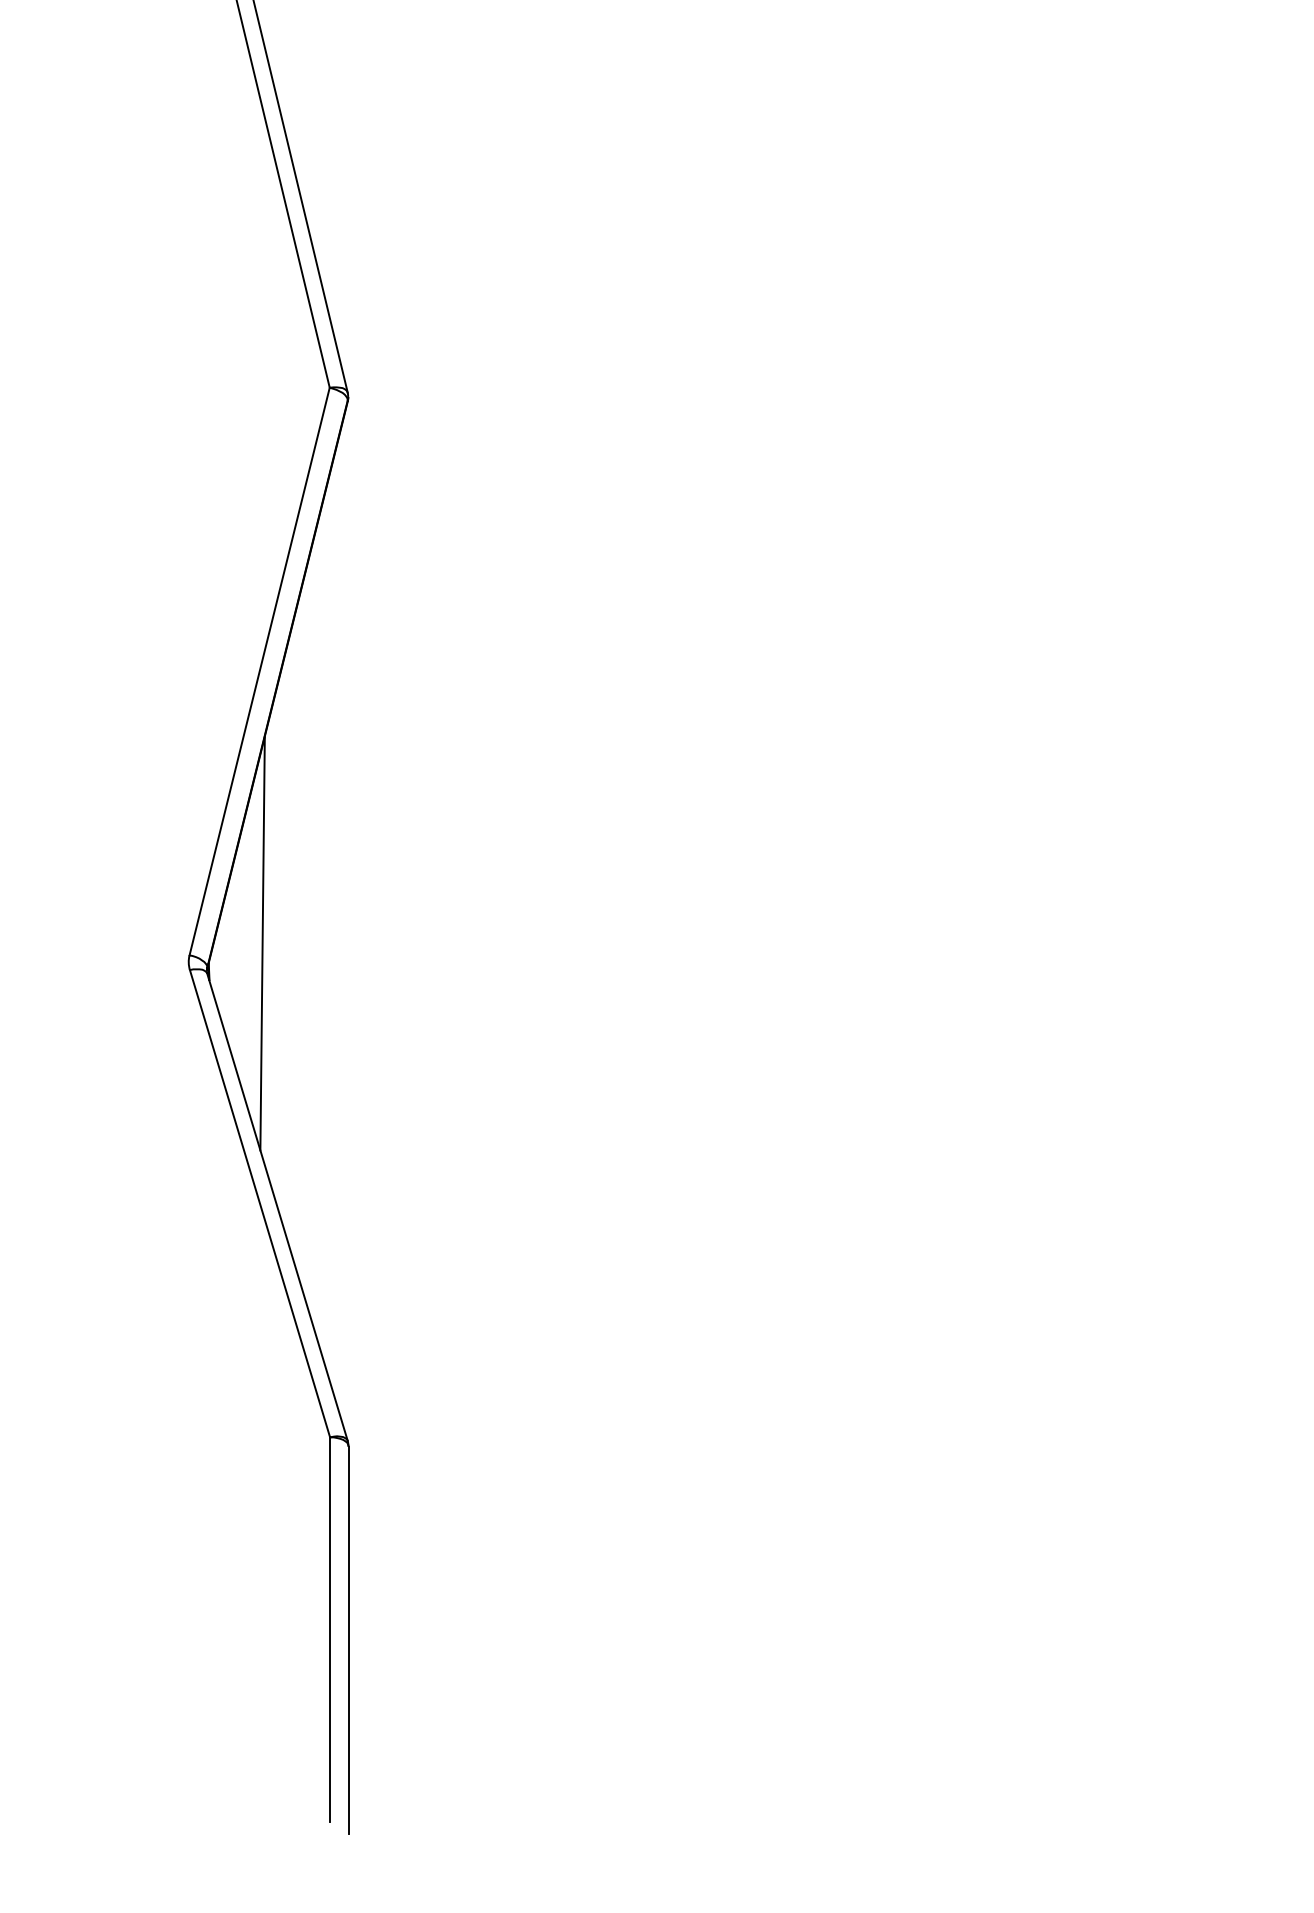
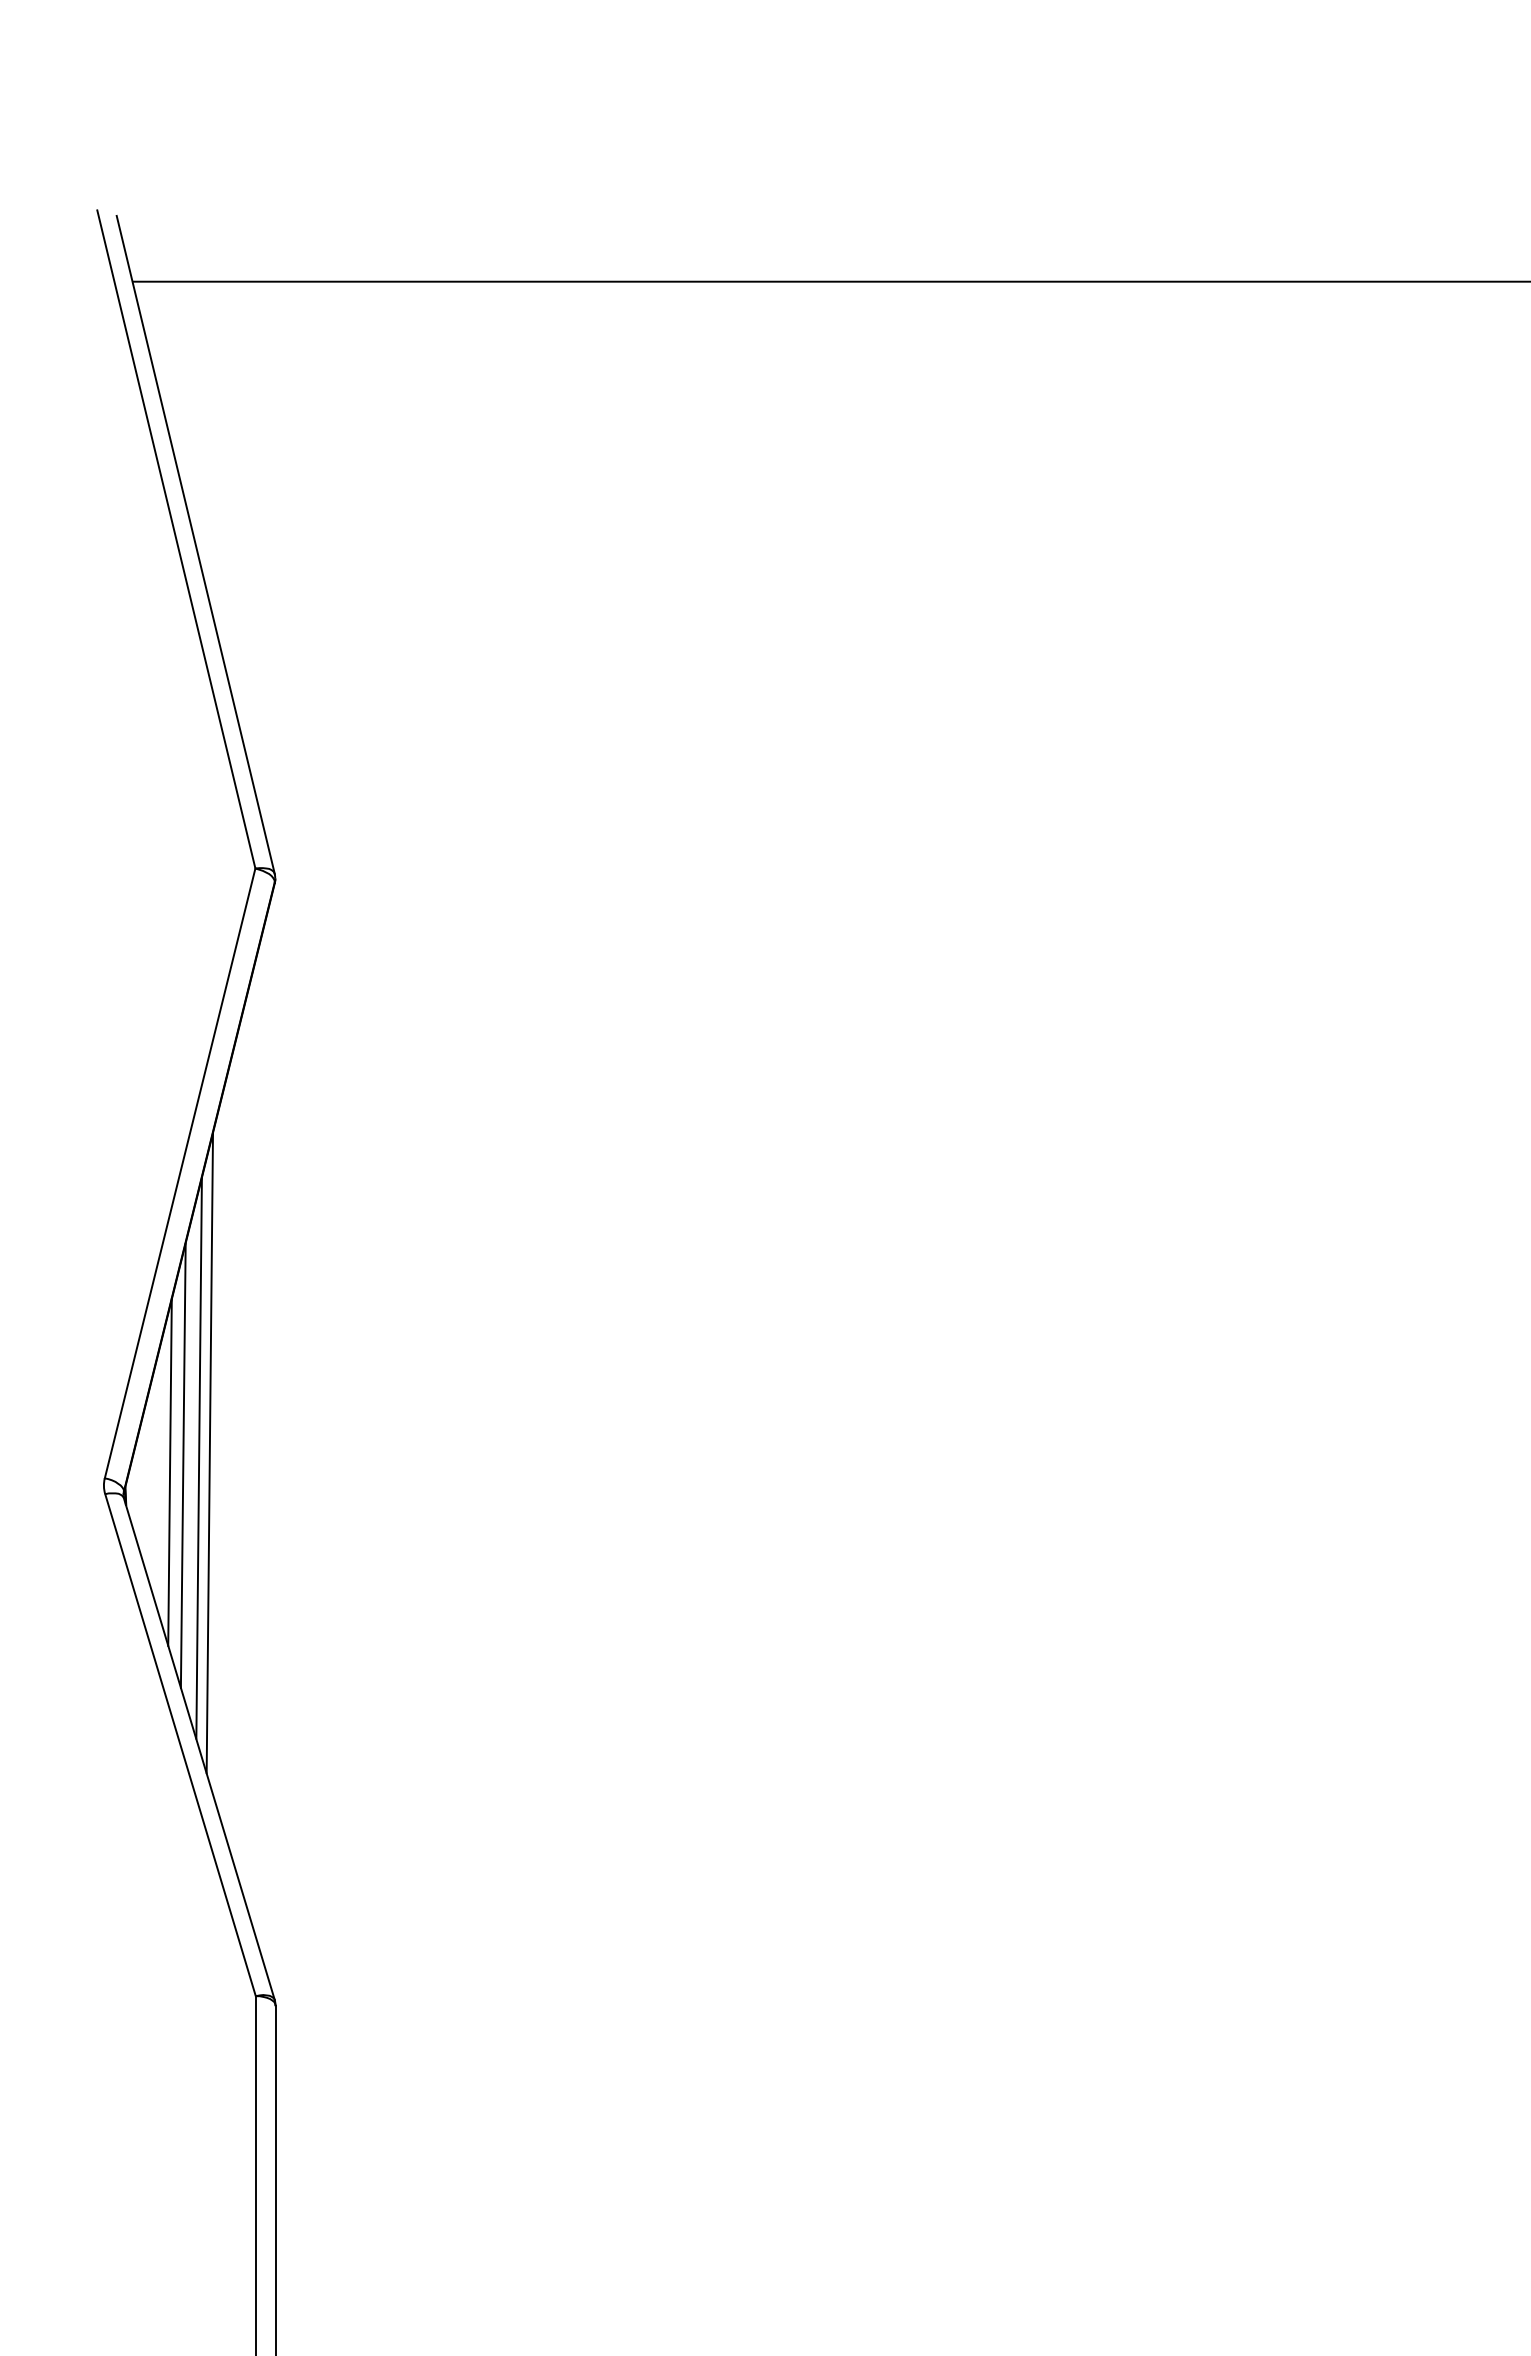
line: (286, 931) -> (209, 1452), added
line: (276, 935) -> (198, 1457), added
line: (249, 948) -> (169, 1471), added

